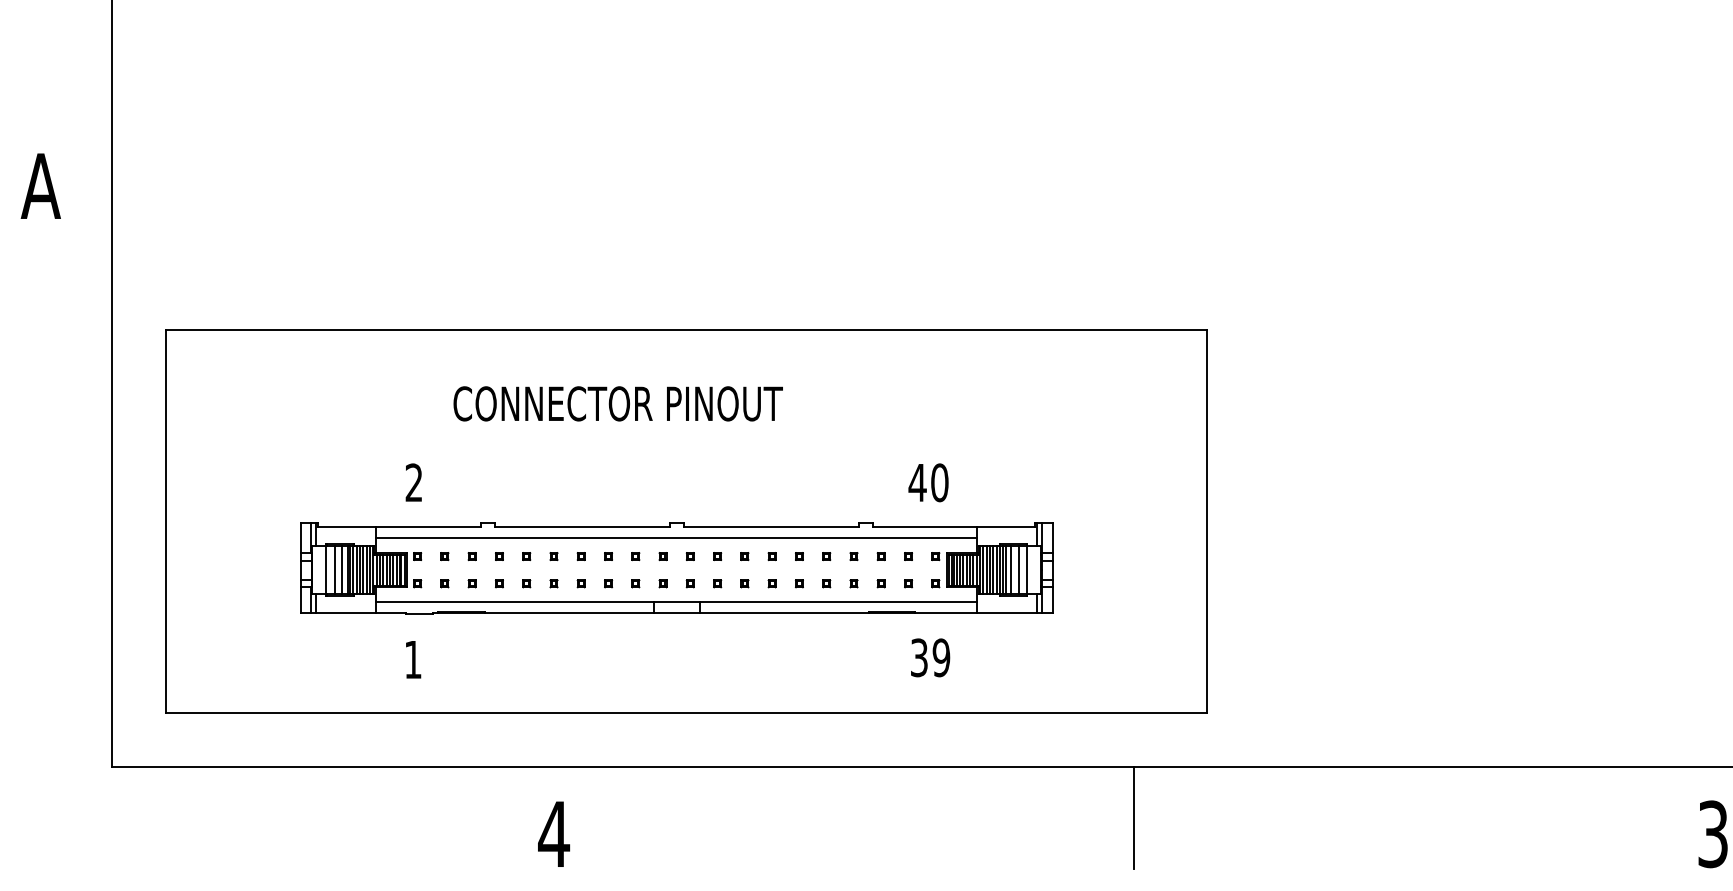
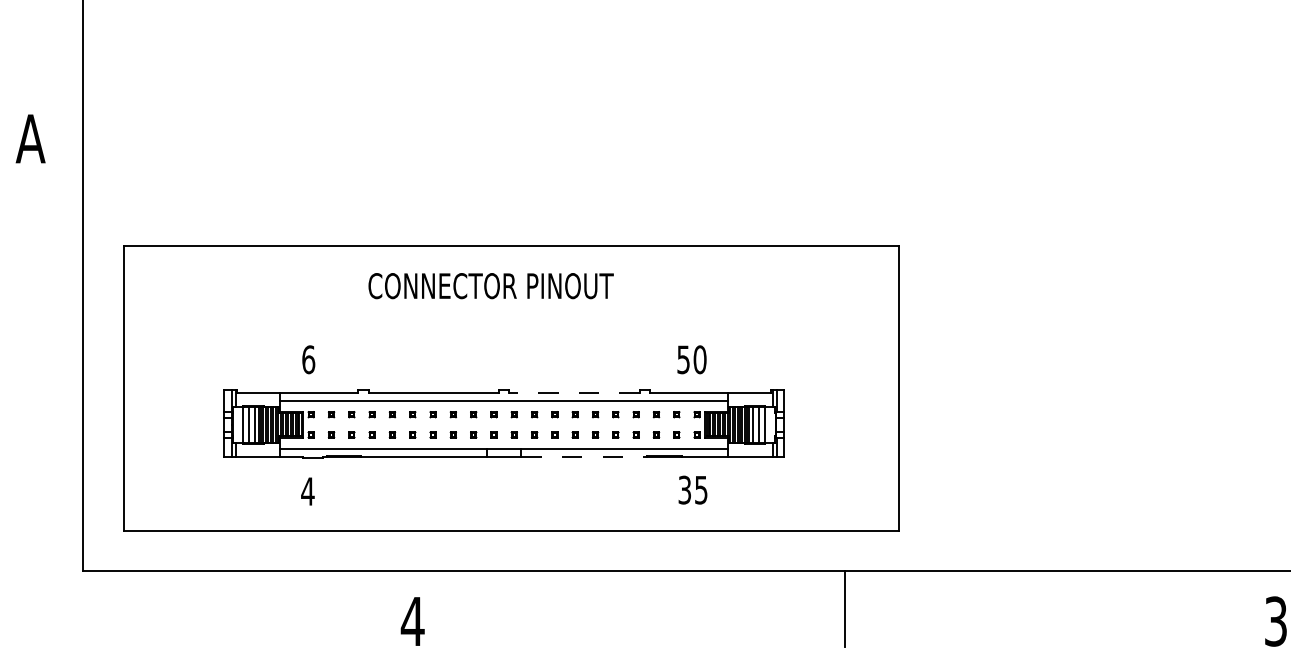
text: (617, 403) -> (490, 285), moved
text: (414, 482) -> (308, 359), 2 -> 6
text: (917, 483) -> (683, 360), 40 -> 50
line: (771, 527) -> (574, 393), solid -> dashed
line: (784, 613) -> (584, 457), solid -> dashed
text: (941, 657) -> (701, 489), 39 -> 35
text: (413, 659) -> (308, 491), 1 -> 4

